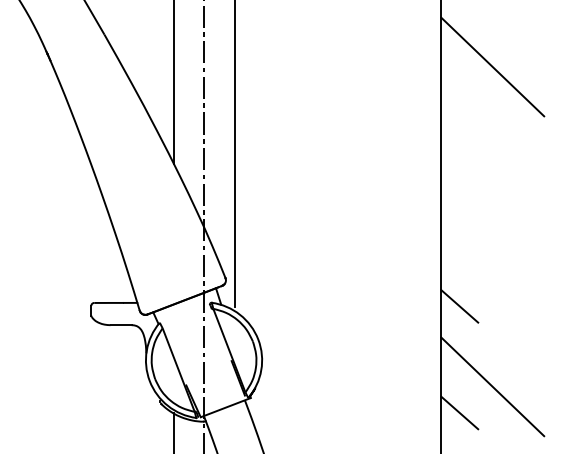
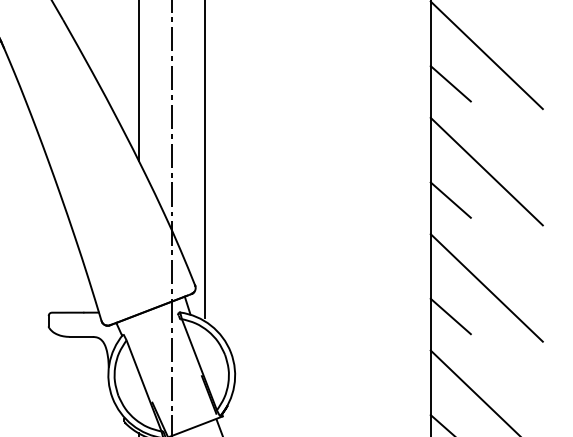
line: (459, 93) -> (450, 84), added
line: (492, 173) -> (486, 171), added
line: (459, 199) -> (450, 199), added
line: (492, 280) -> (486, 288), added

